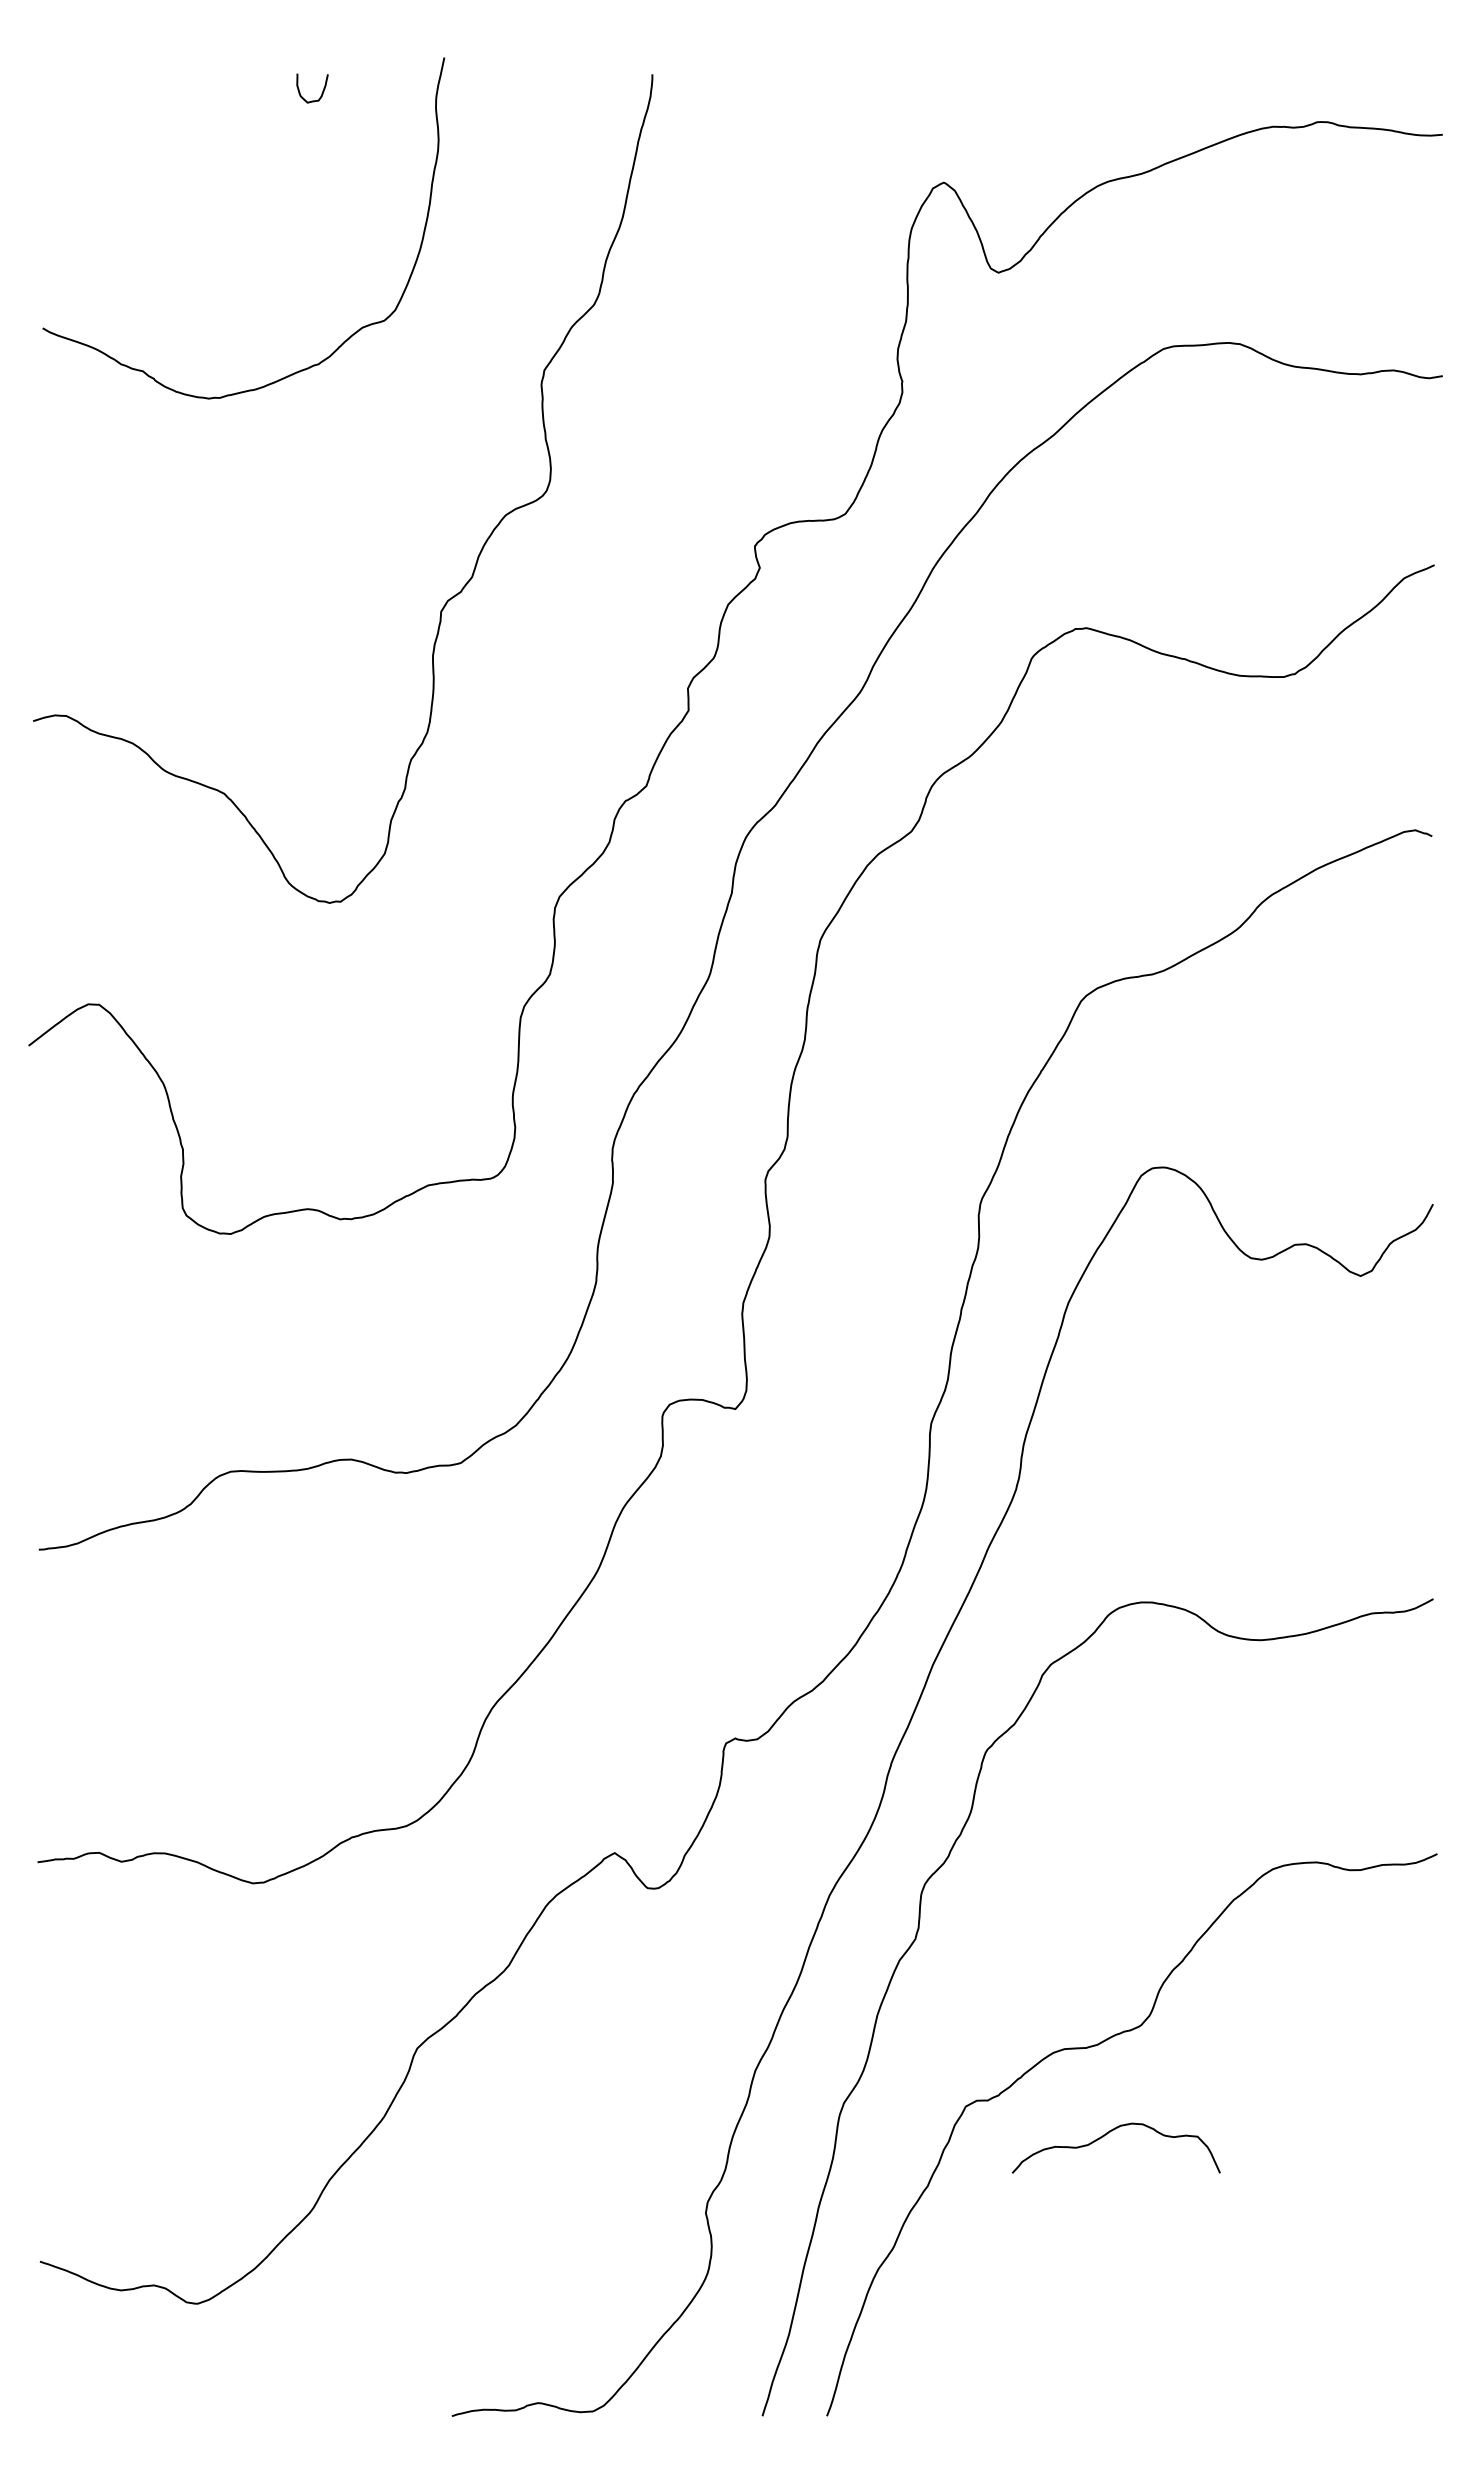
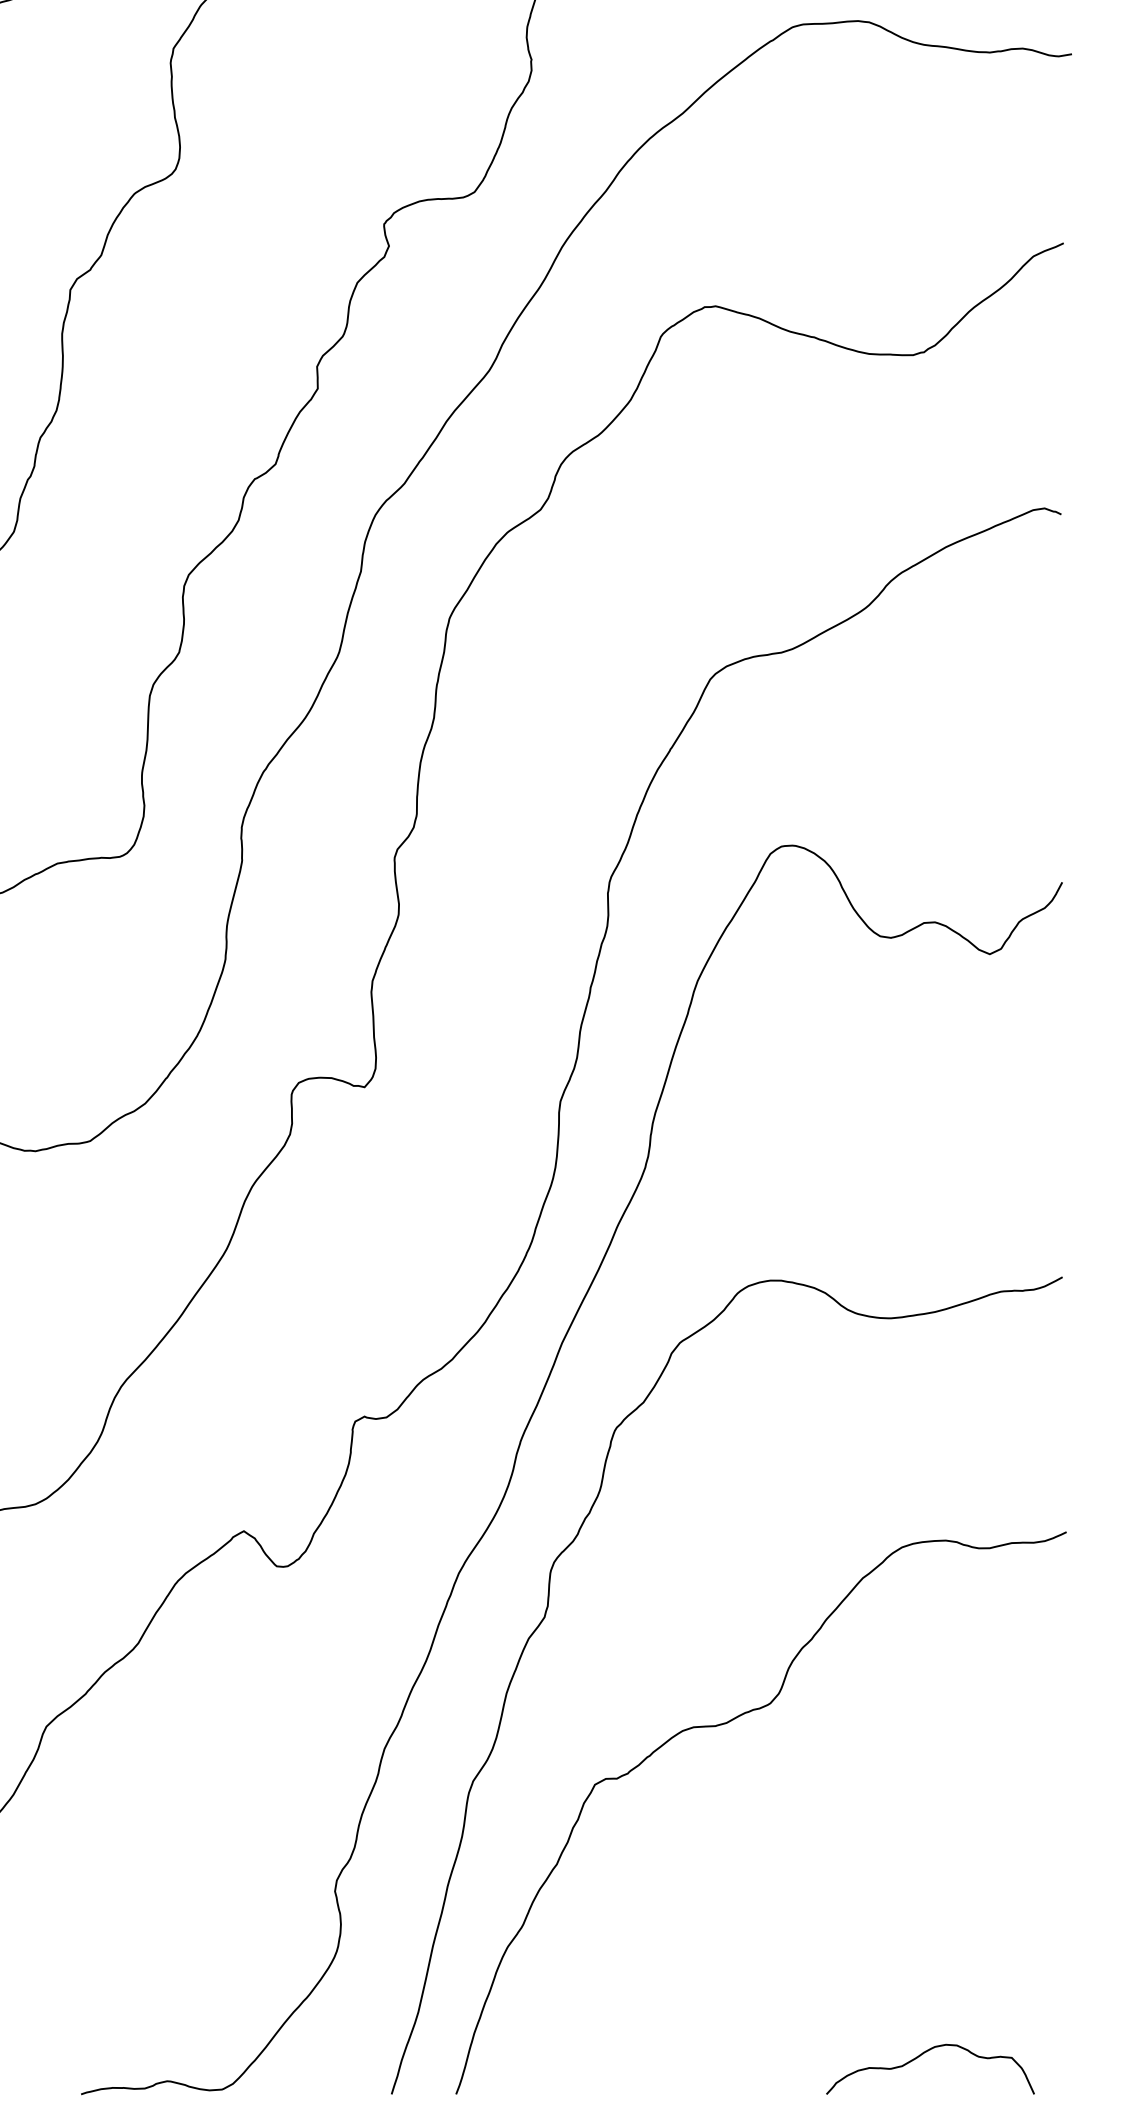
curve: (1106, 2135) -> (920, 2056), moved

